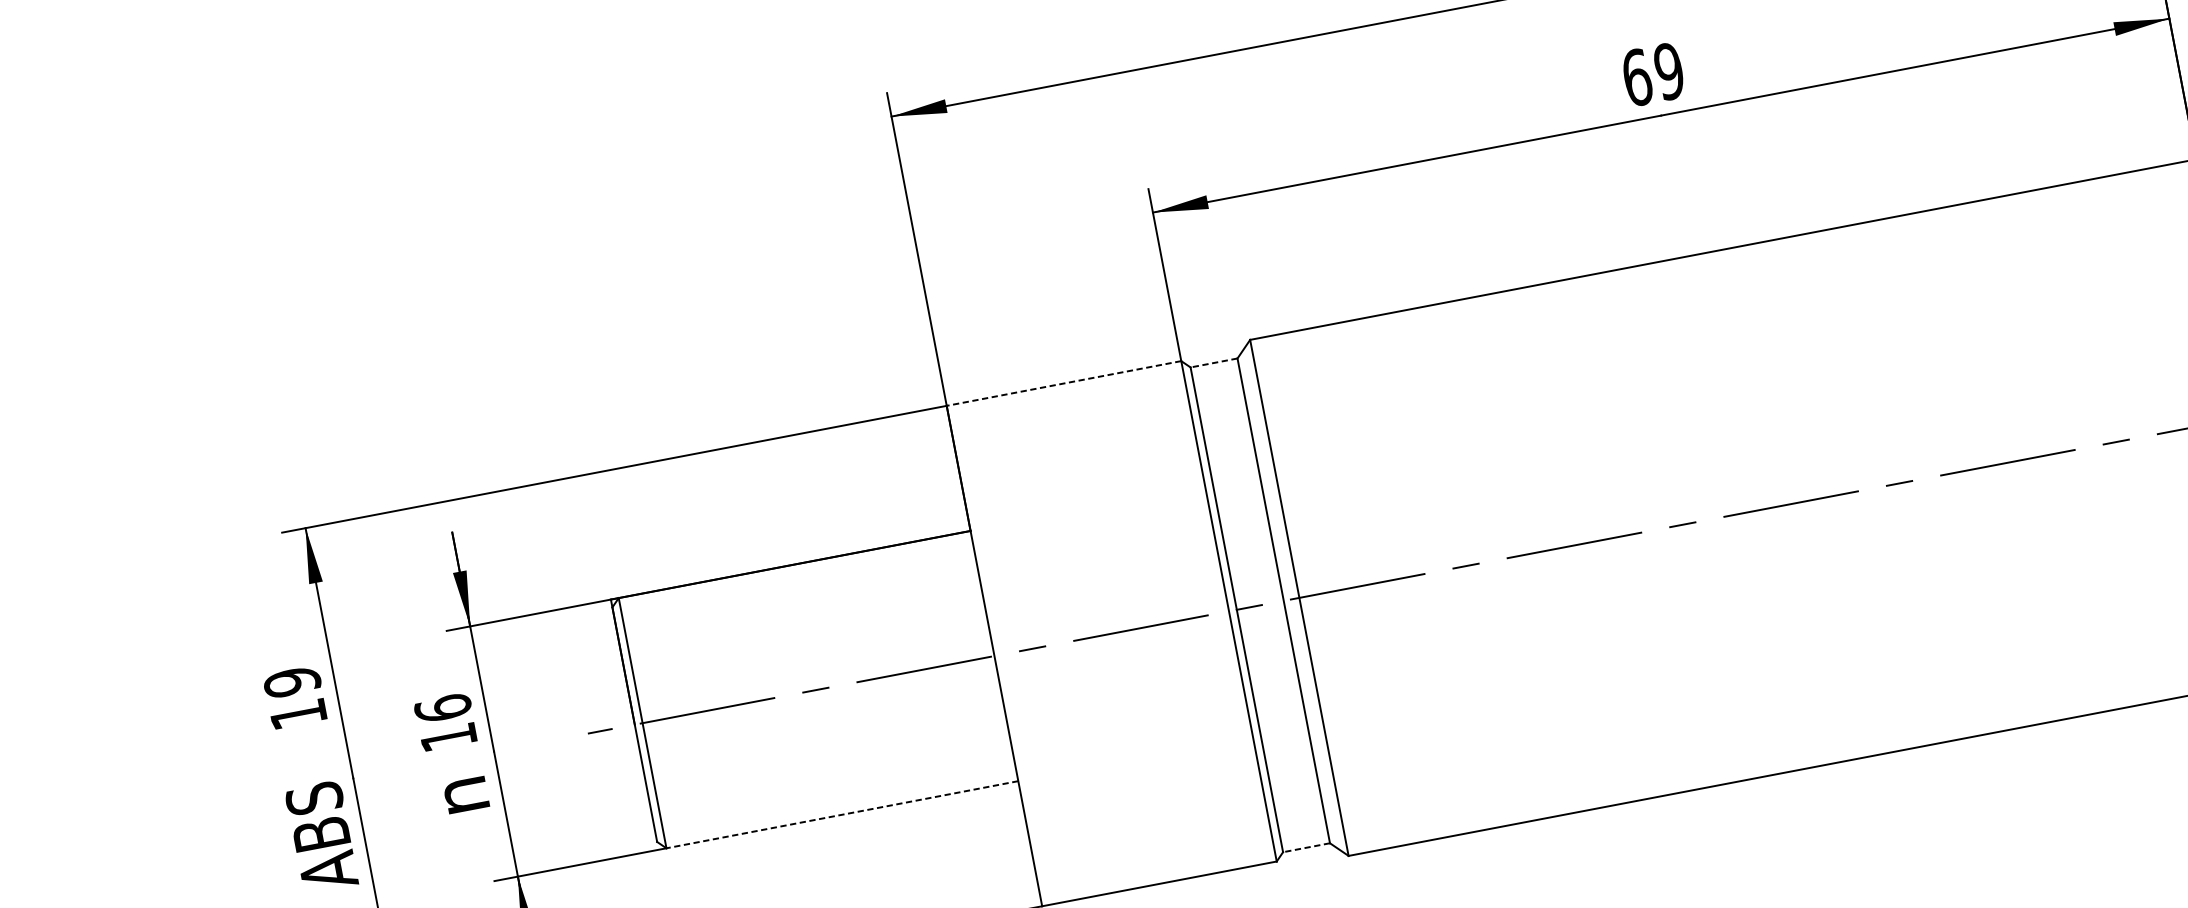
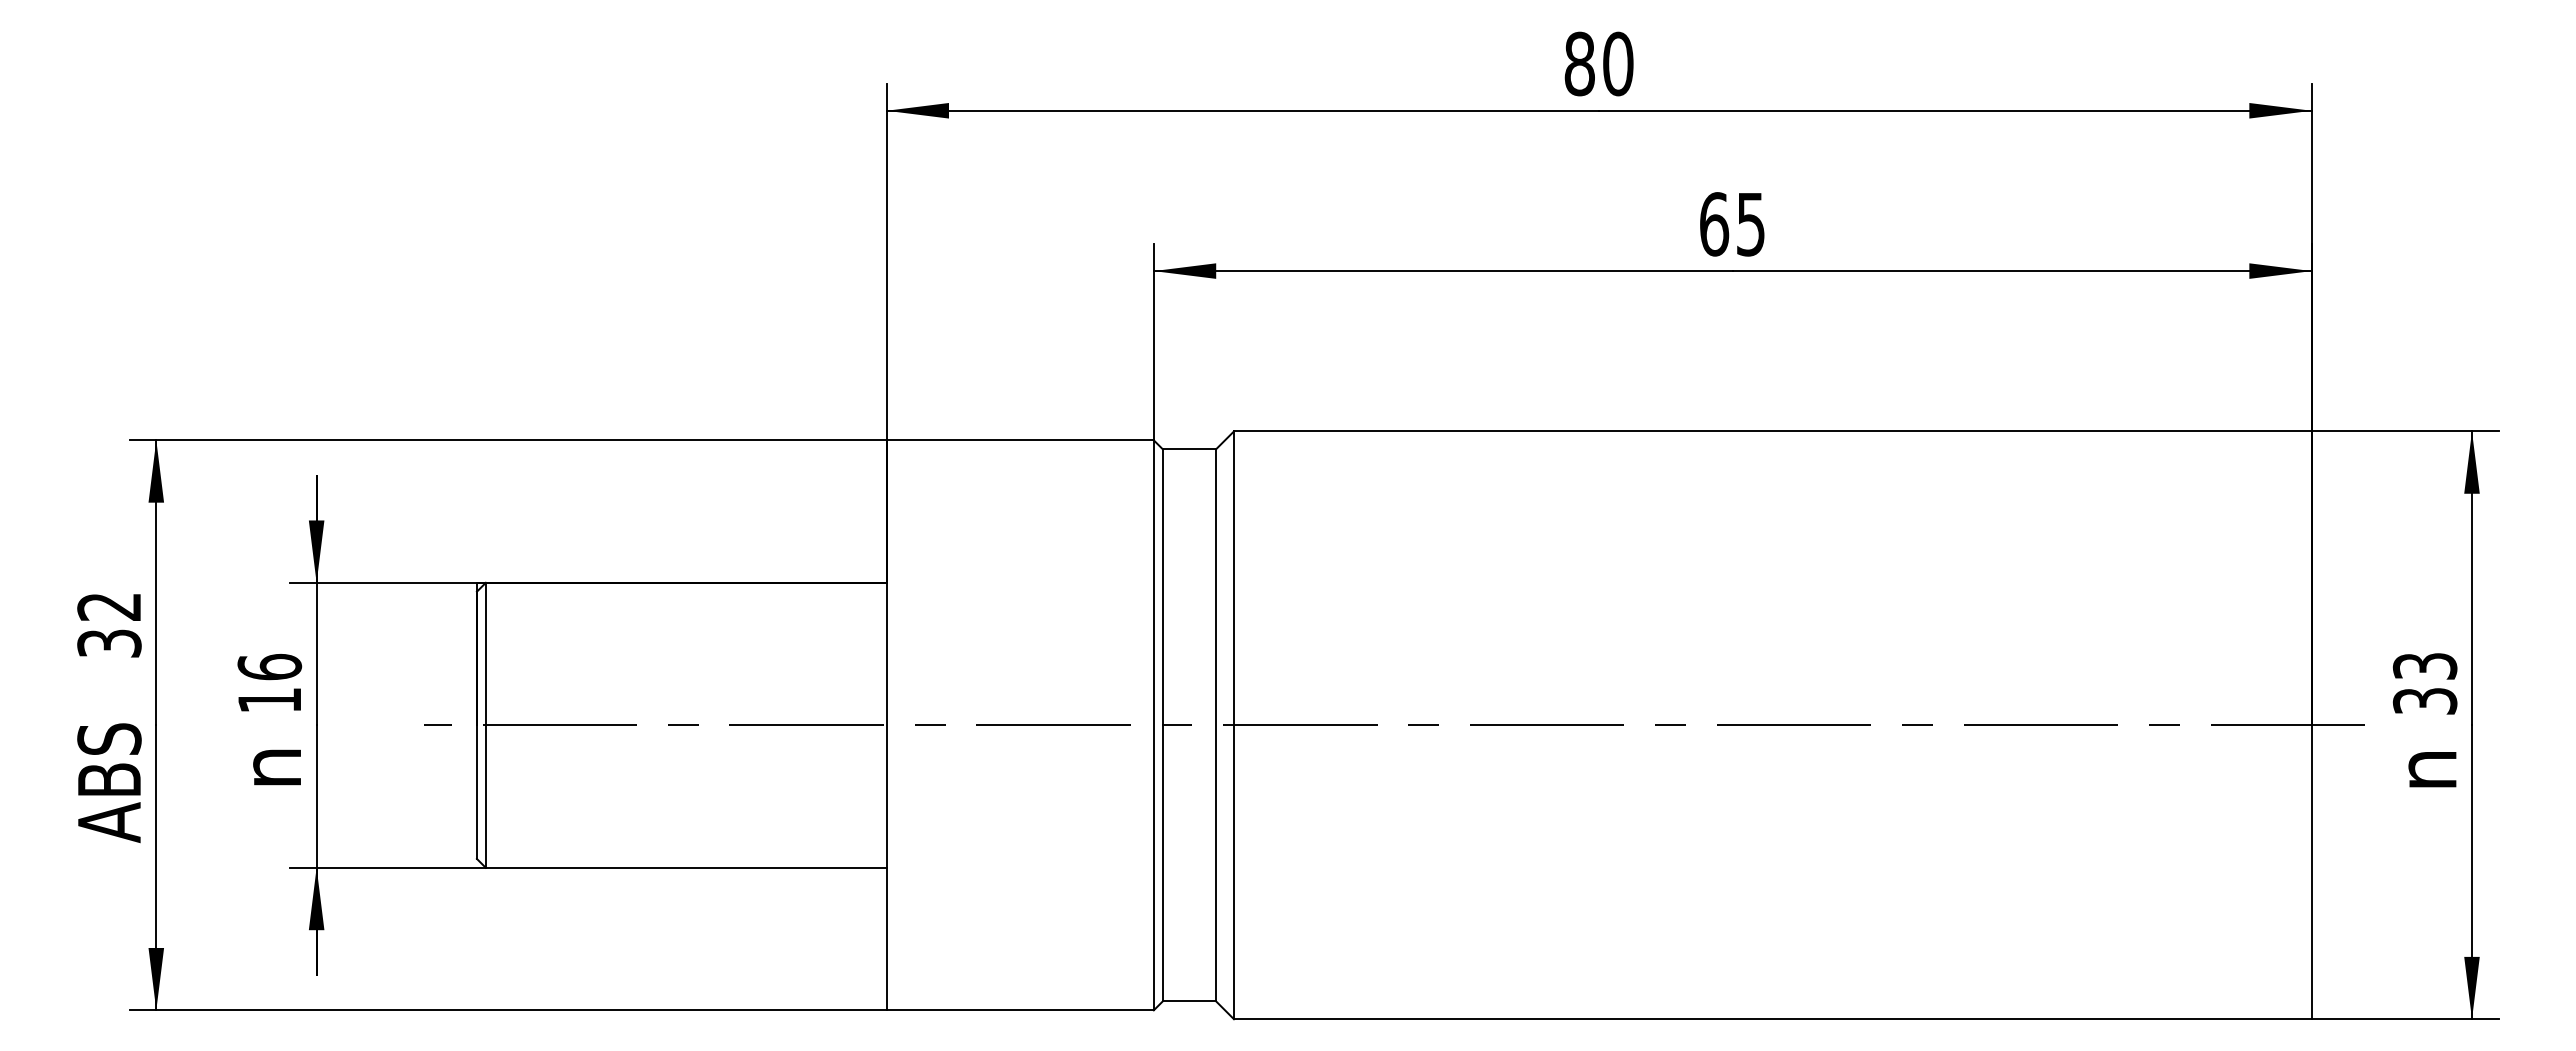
text: (1668, 71) -> (1750, 224), 69 -> 65
line: (1214, 363) -> (1189, 449), dashed -> solid
line: (1064, 383) -> (1020, 440), dashed -> solid
text: (295, 697) -> (109, 624), 19 -> 32
line: (841, 814) -> (685, 867), dashed -> solid
line: (1306, 847) -> (1189, 1001), dashed -> solid

